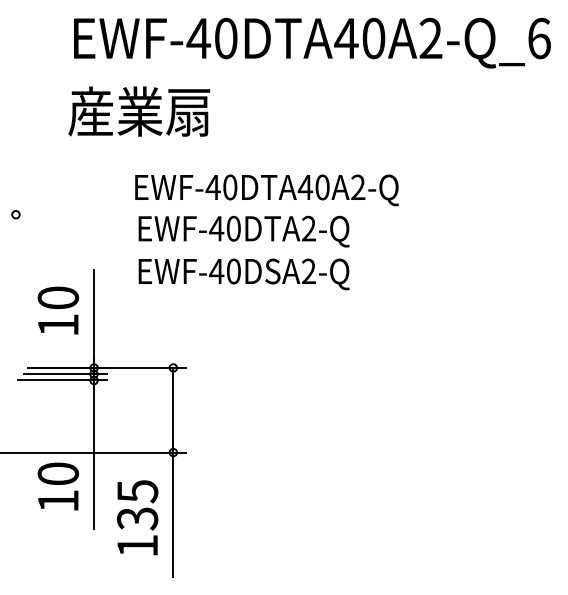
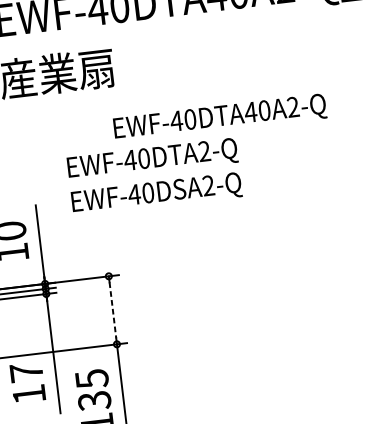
text: (266, 190) -> (219, 118), moved
line: (173, 410) -> (113, 310), solid -> dashed
text: (57, 473) -> (25, 372), 10 -> 17

